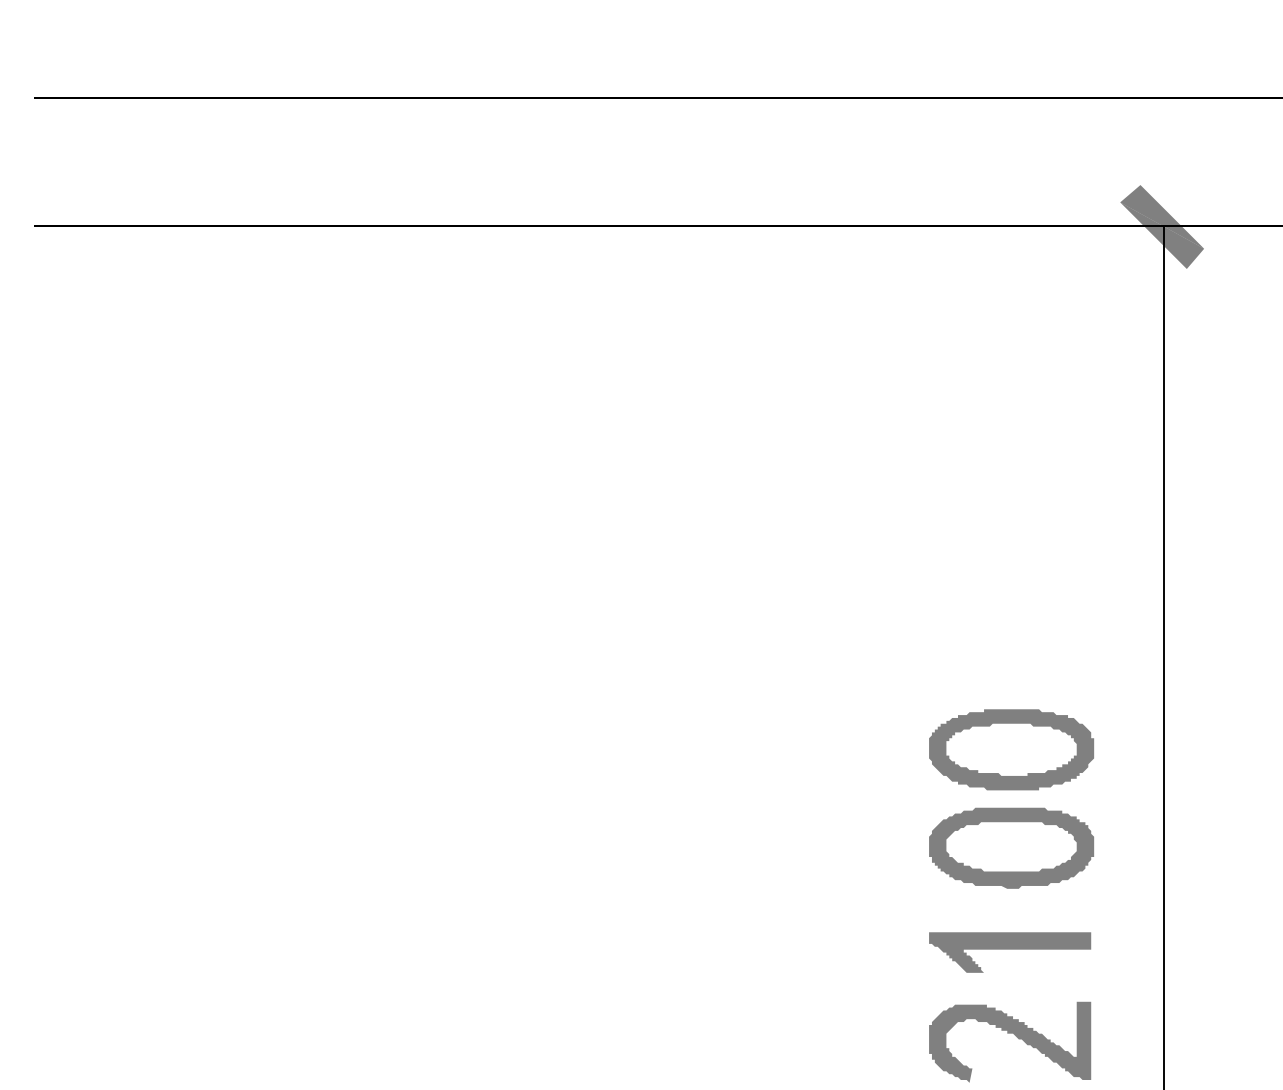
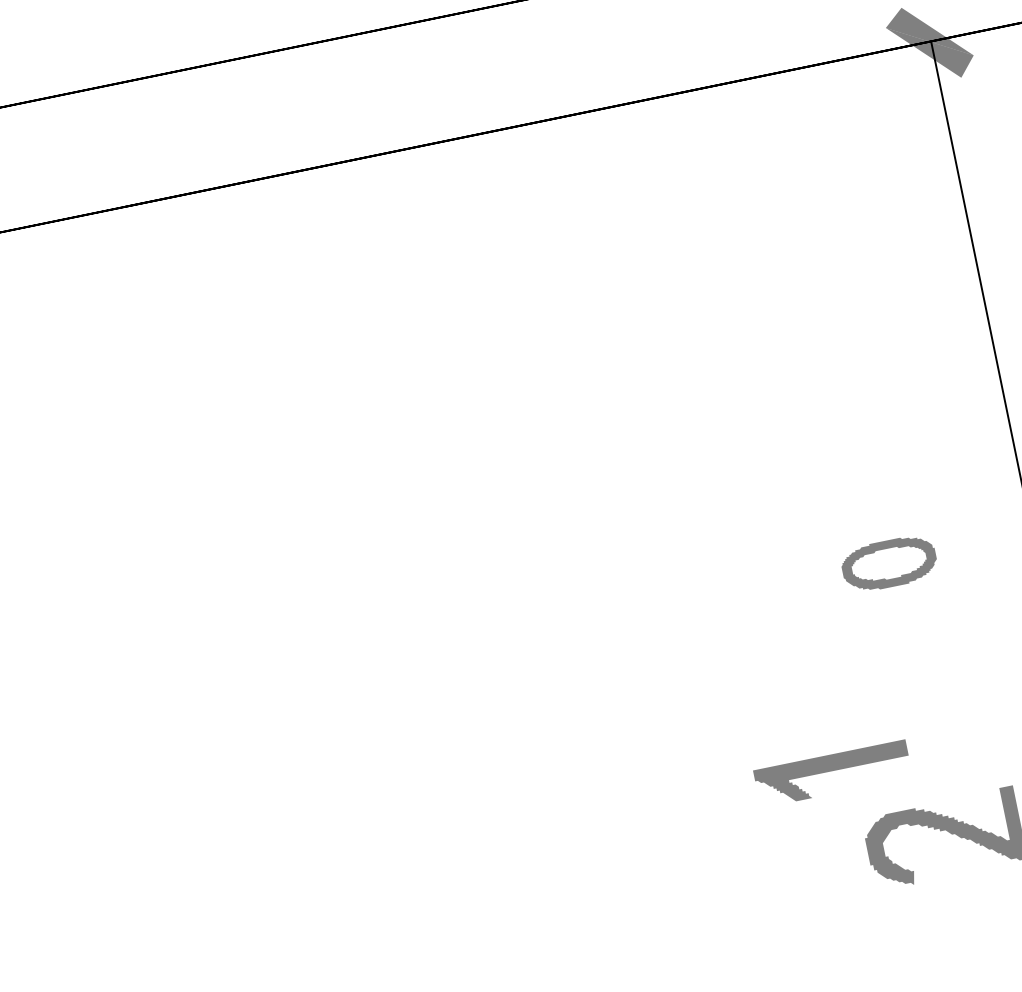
part: (1011, 749) -> (889, 563), size x0.6
part: (1011, 847) -> (908, 655), removed
part: (1009, 952) -> (832, 773), moved

